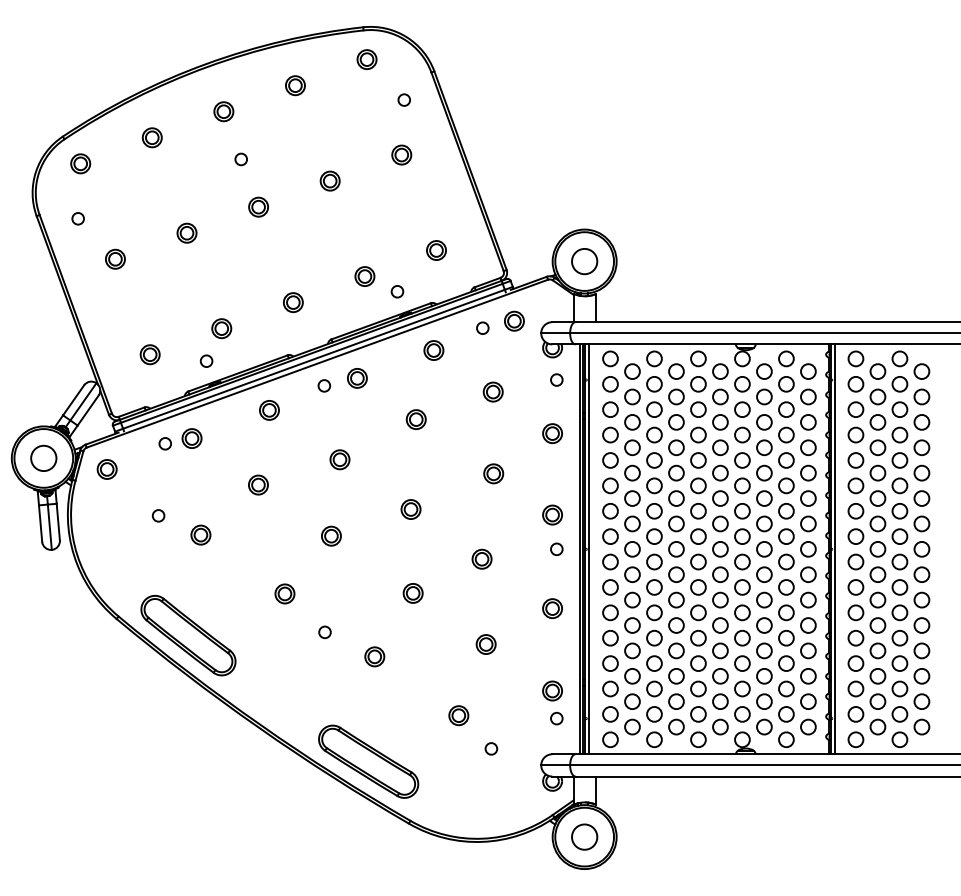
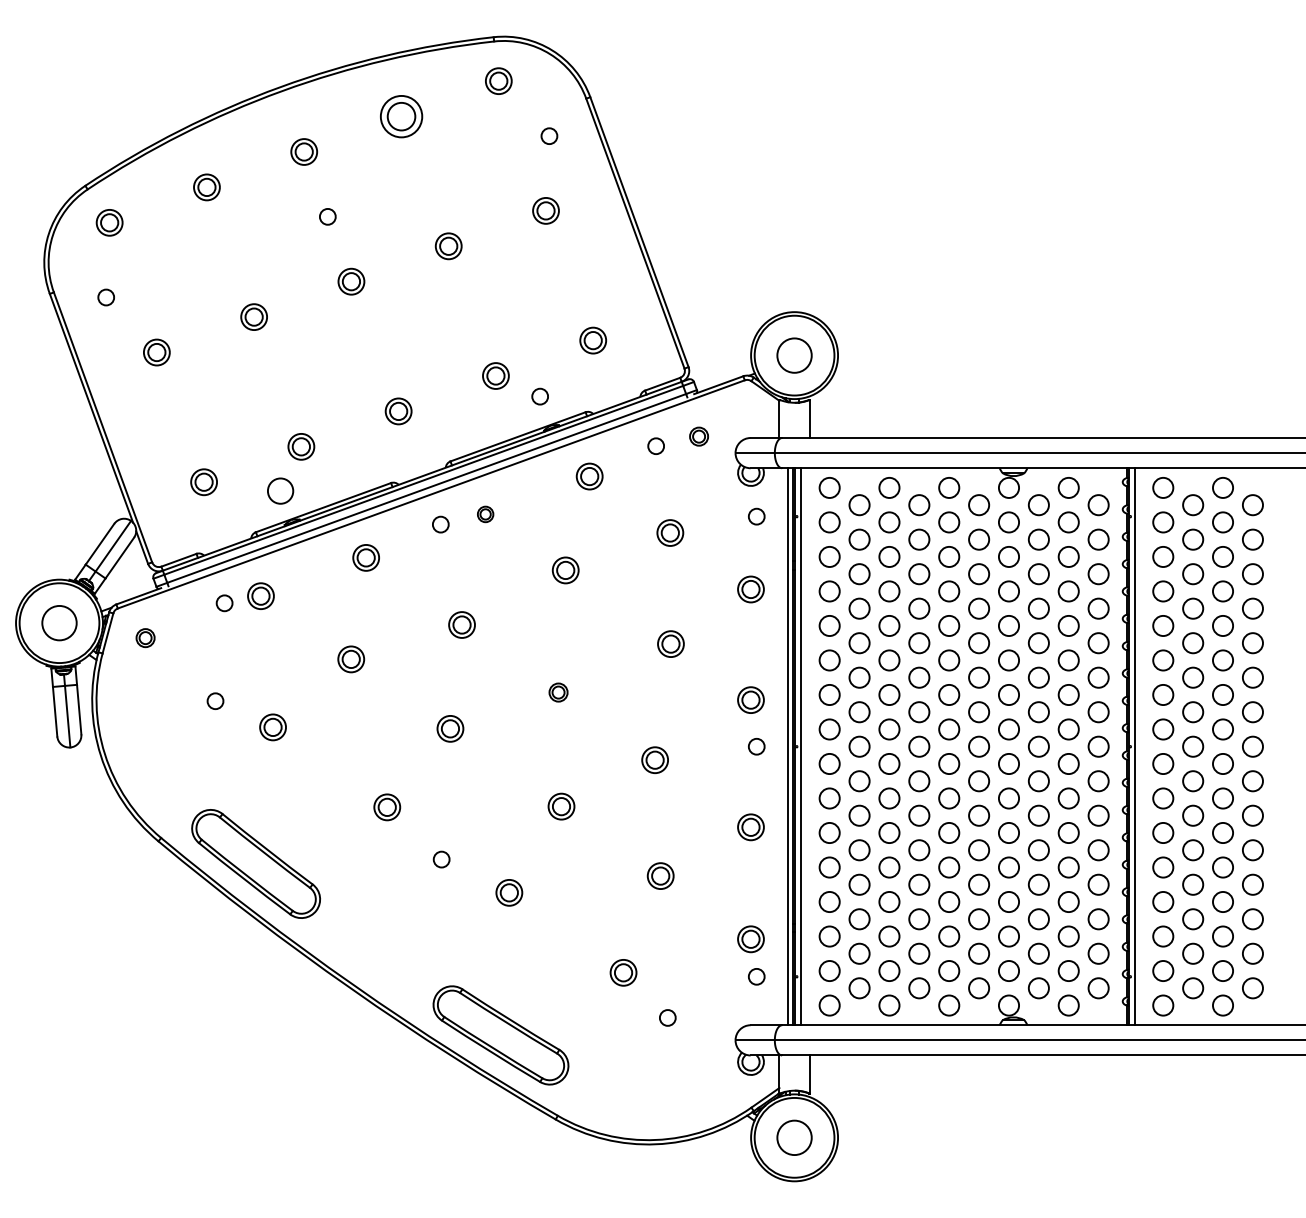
part: (295, 85) -> (401, 116), size x1.6
part: (513, 321) -> (698, 436), size x0.7
circle: (206, 360) -> (280, 490), size x1.6
part: (357, 378) -> (485, 514), size x0.6
part: (107, 468) -> (145, 637), size x0.7
part: (410, 509) -> (558, 692), size x0.7

